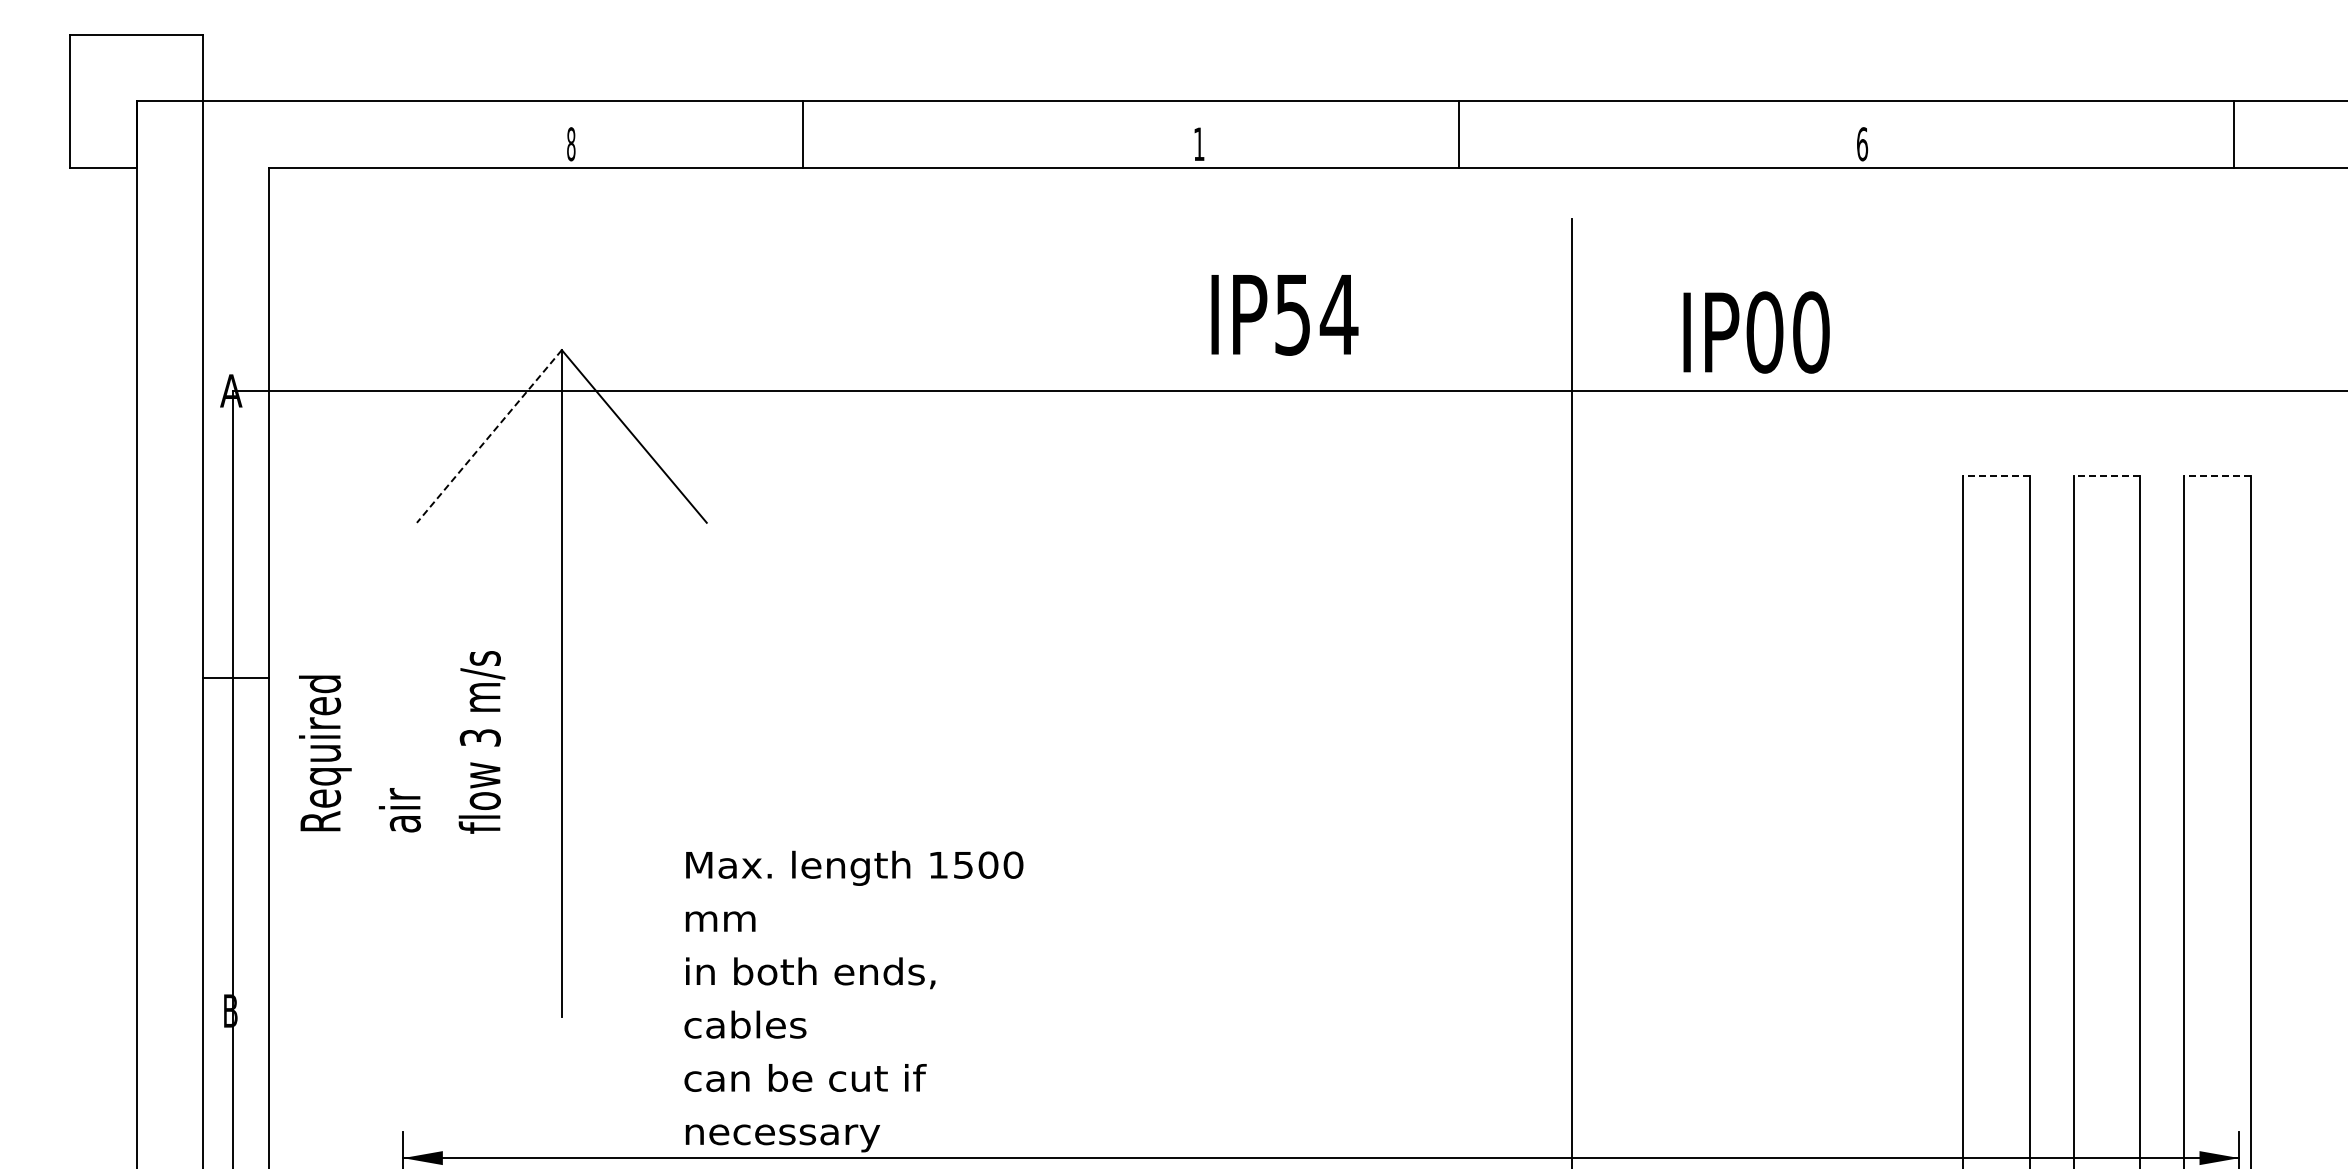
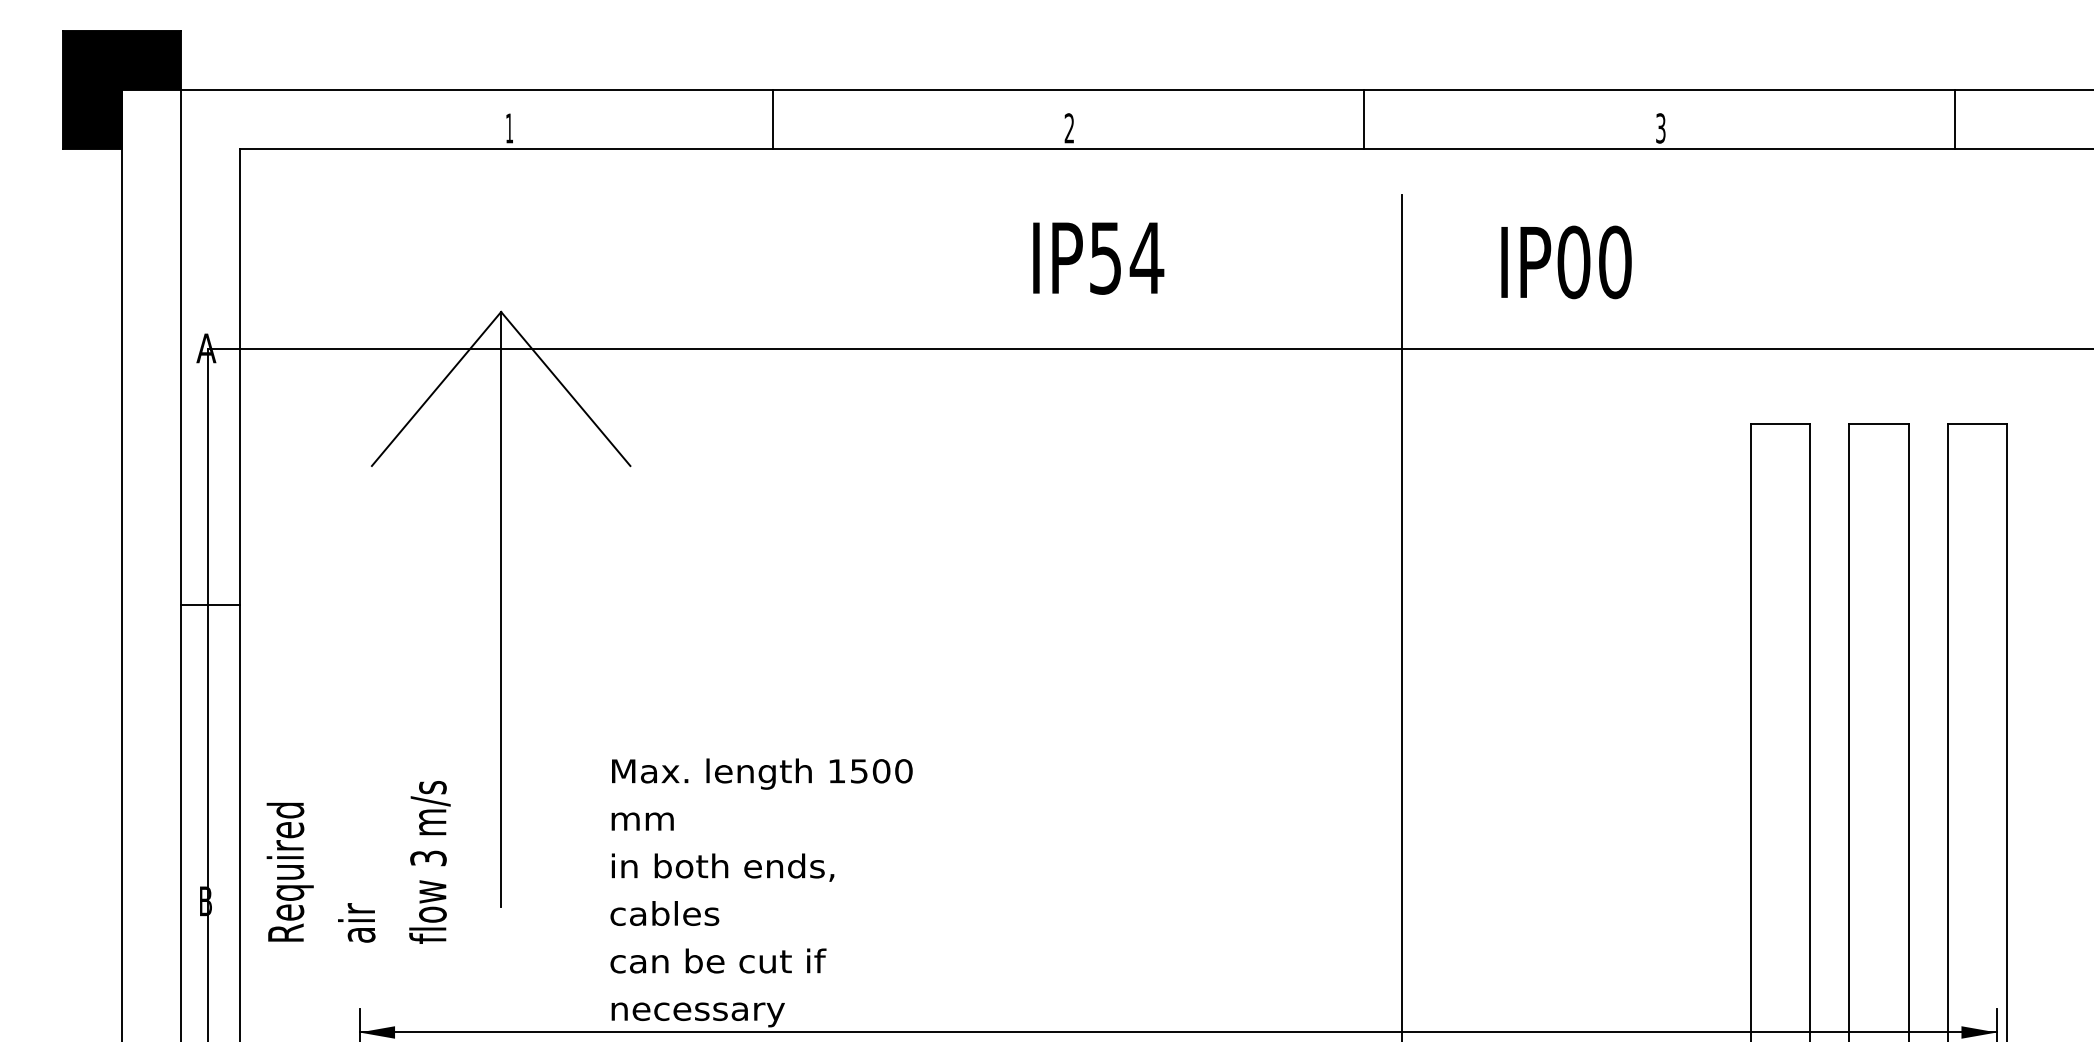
fill: (136, 101) -> (121, 90), added
line: (803, 134) -> (772, 119), moved
line: (1459, 134) -> (1363, 119), moved
line: (2233, 134) -> (1955, 119), moved
text: (1198, 143) -> (1068, 127), 1 -> 2
text: (571, 144) -> (509, 128), 8 -> 1
text: (1862, 144) -> (1660, 128), 6 -> 3
text: (1284, 315) -> (1098, 258), moved
text: (1756, 332) -> (1566, 262), moved
line: (489, 436) -> (436, 389), dashed -> solid
line: (1995, 475) -> (1779, 423), dashed -> solid
line: (2106, 475) -> (1878, 423), dashed -> solid
line: (2217, 475) -> (1977, 423), dashed -> solid
text: (402, 742) -> (359, 862), moved

